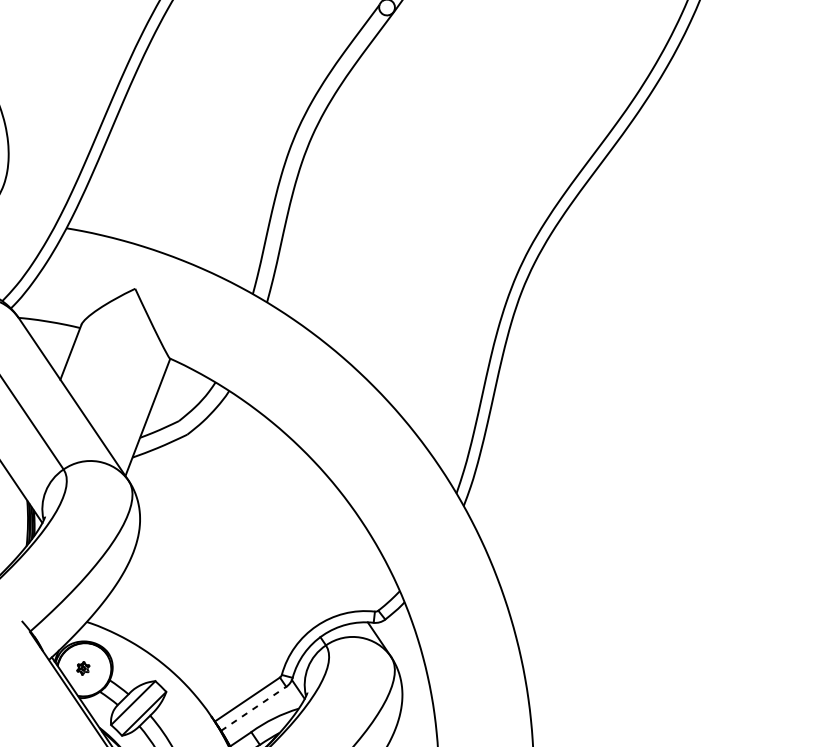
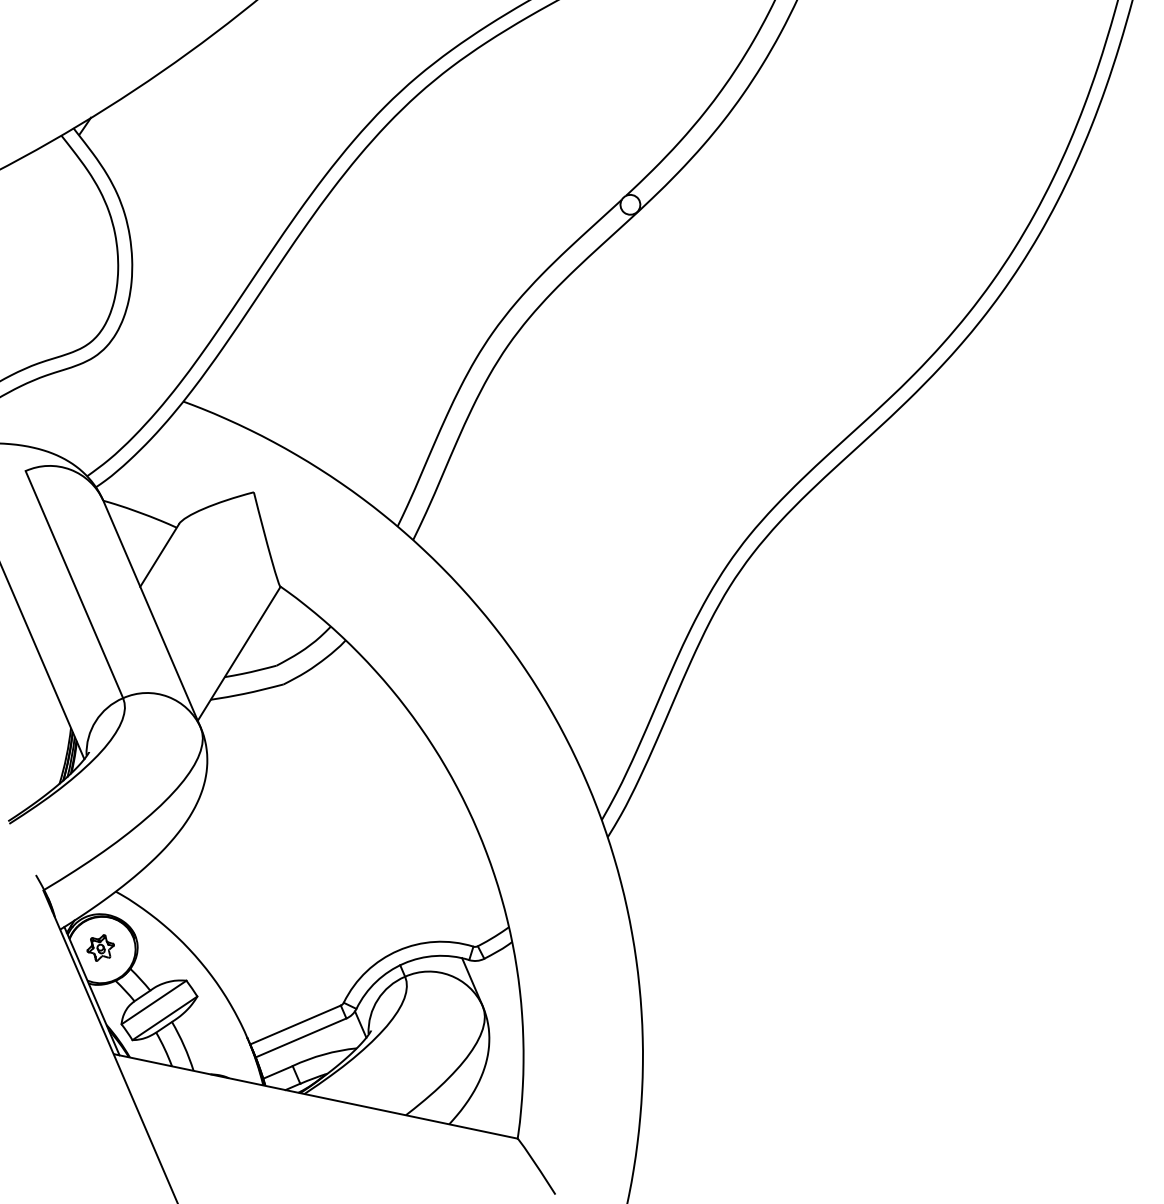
part: (83, 668) -> (100, 947), size x1.67
line: (253, 708) -> (301, 1037), dashed -> solid

